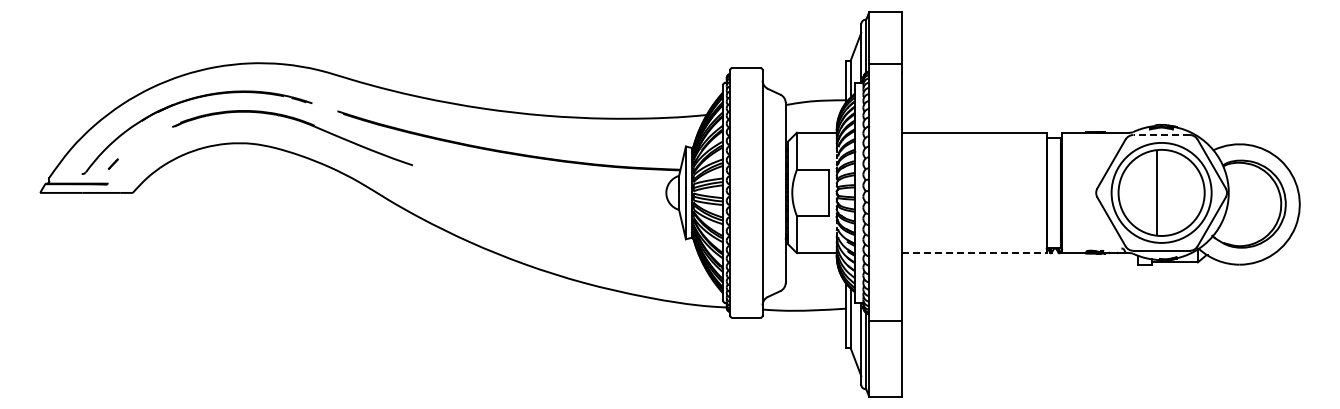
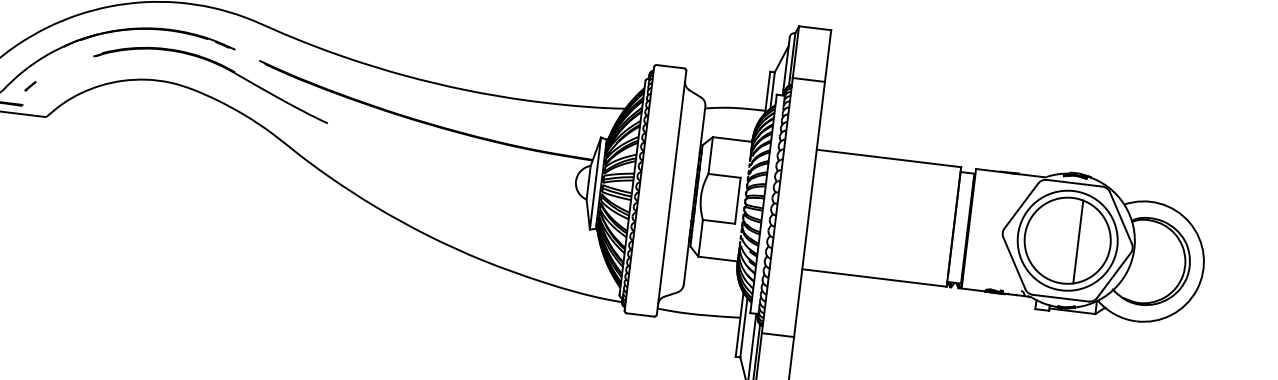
line: (1161, 135) -> (1074, 183), dashed -> solid
line: (1157, 192) -> (1078, 241), moved
line: (974, 253) -> (874, 278), dashed -> solid

